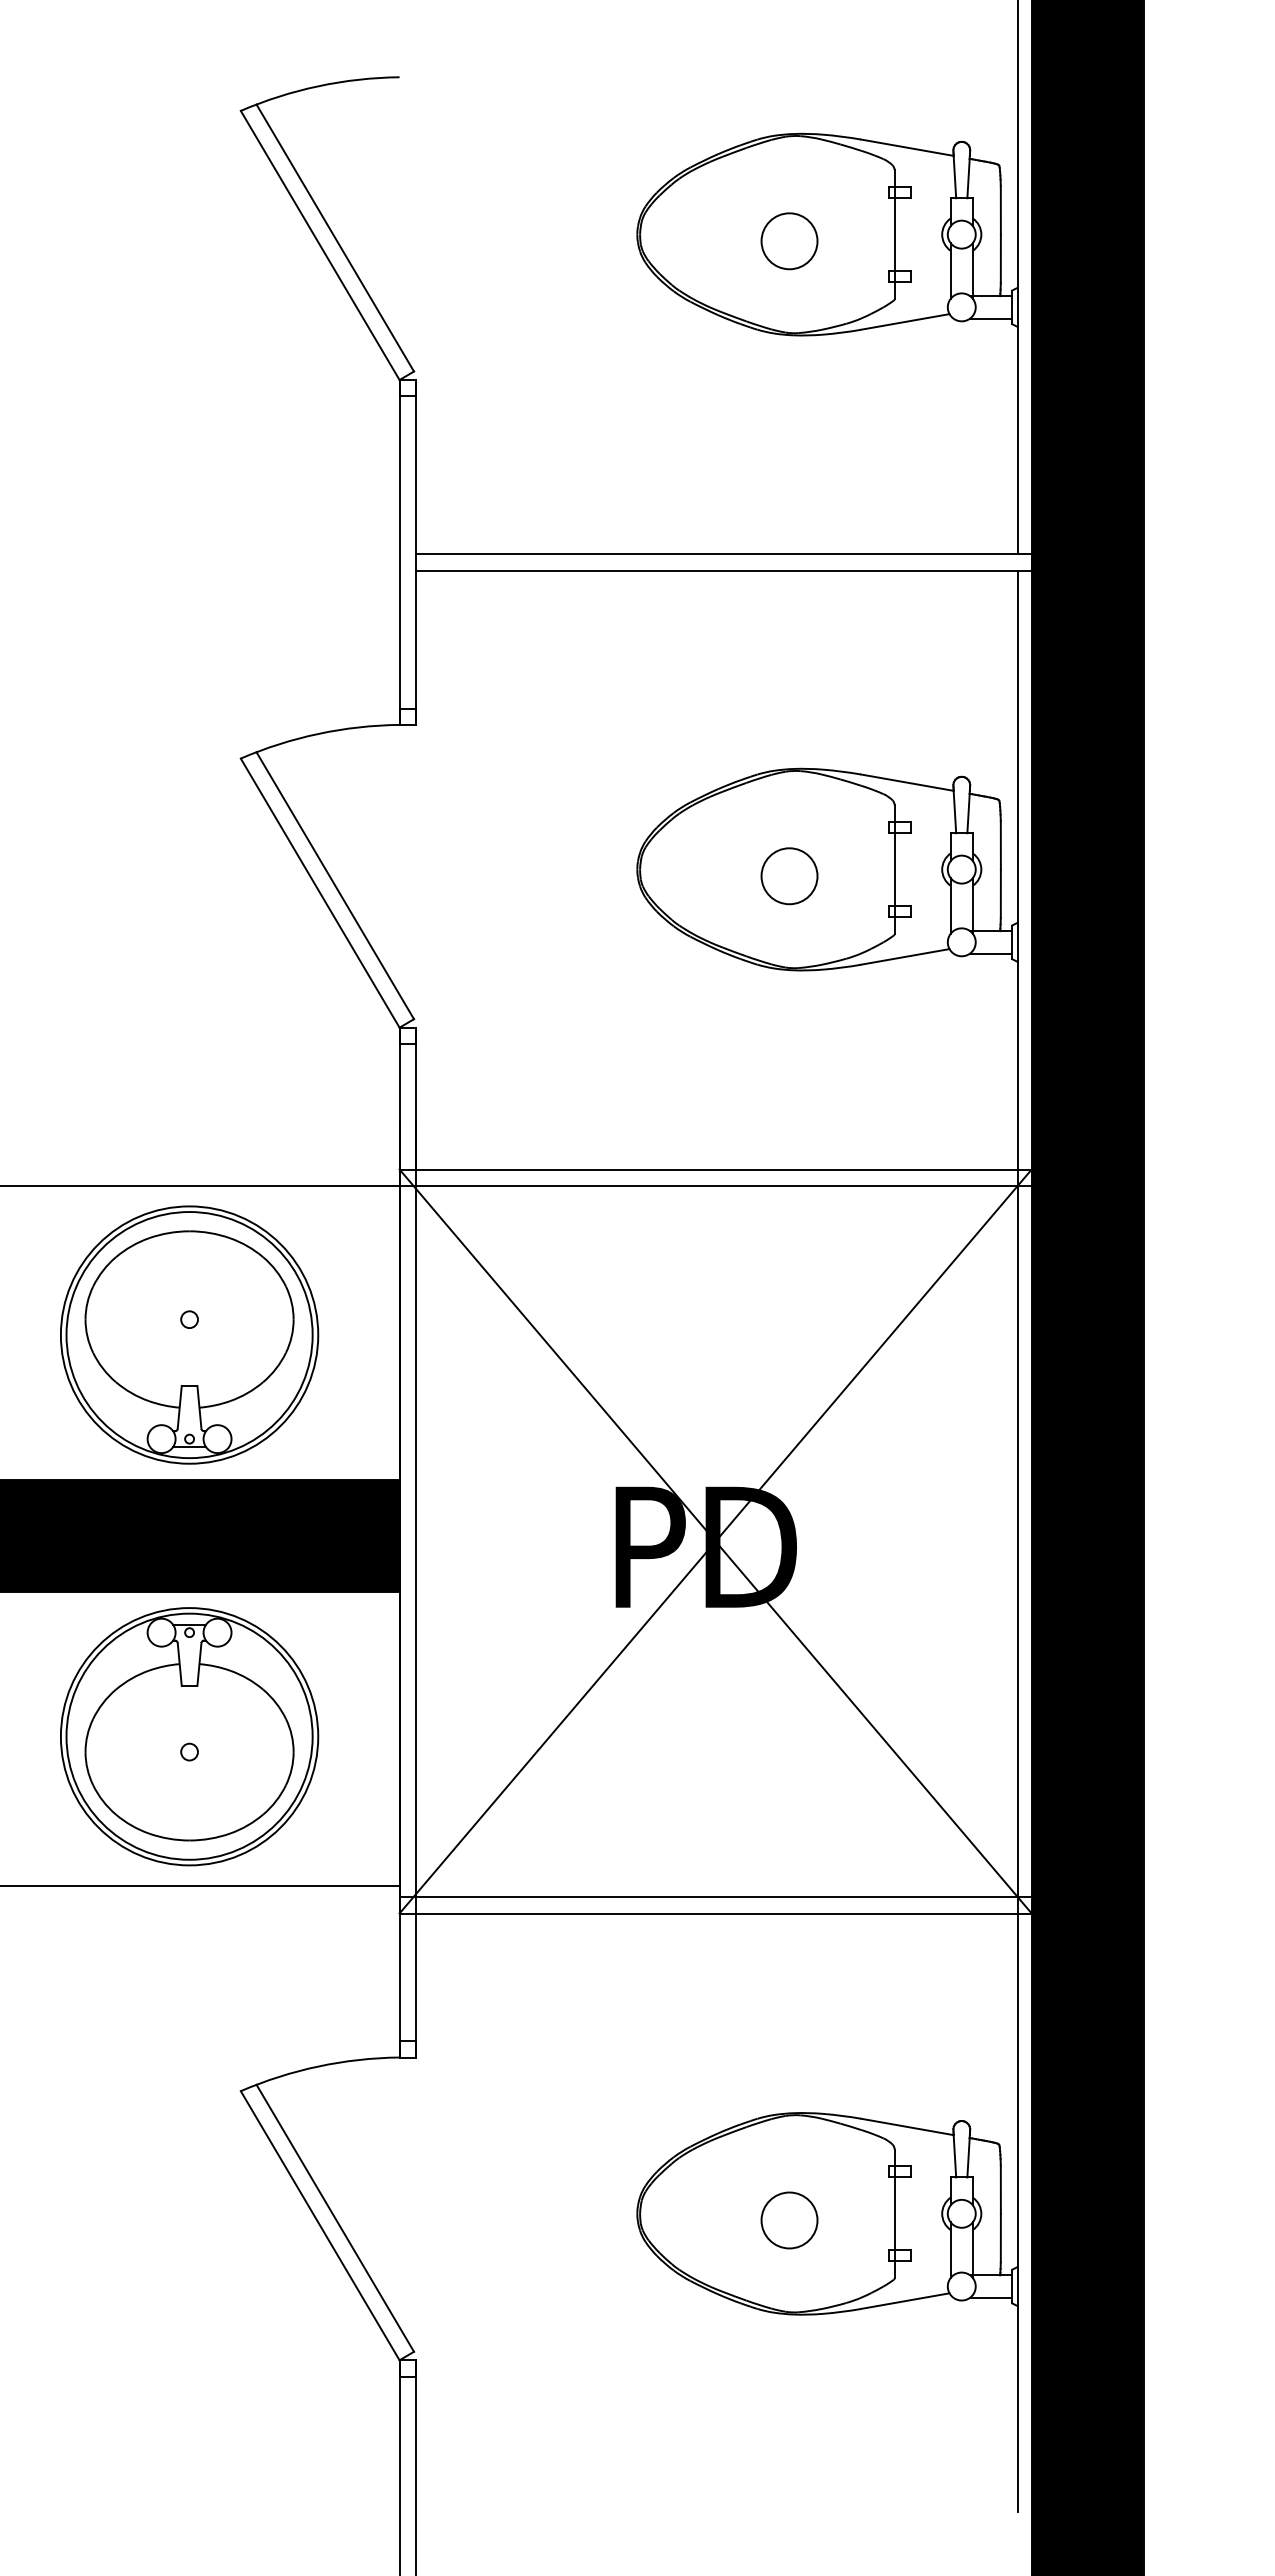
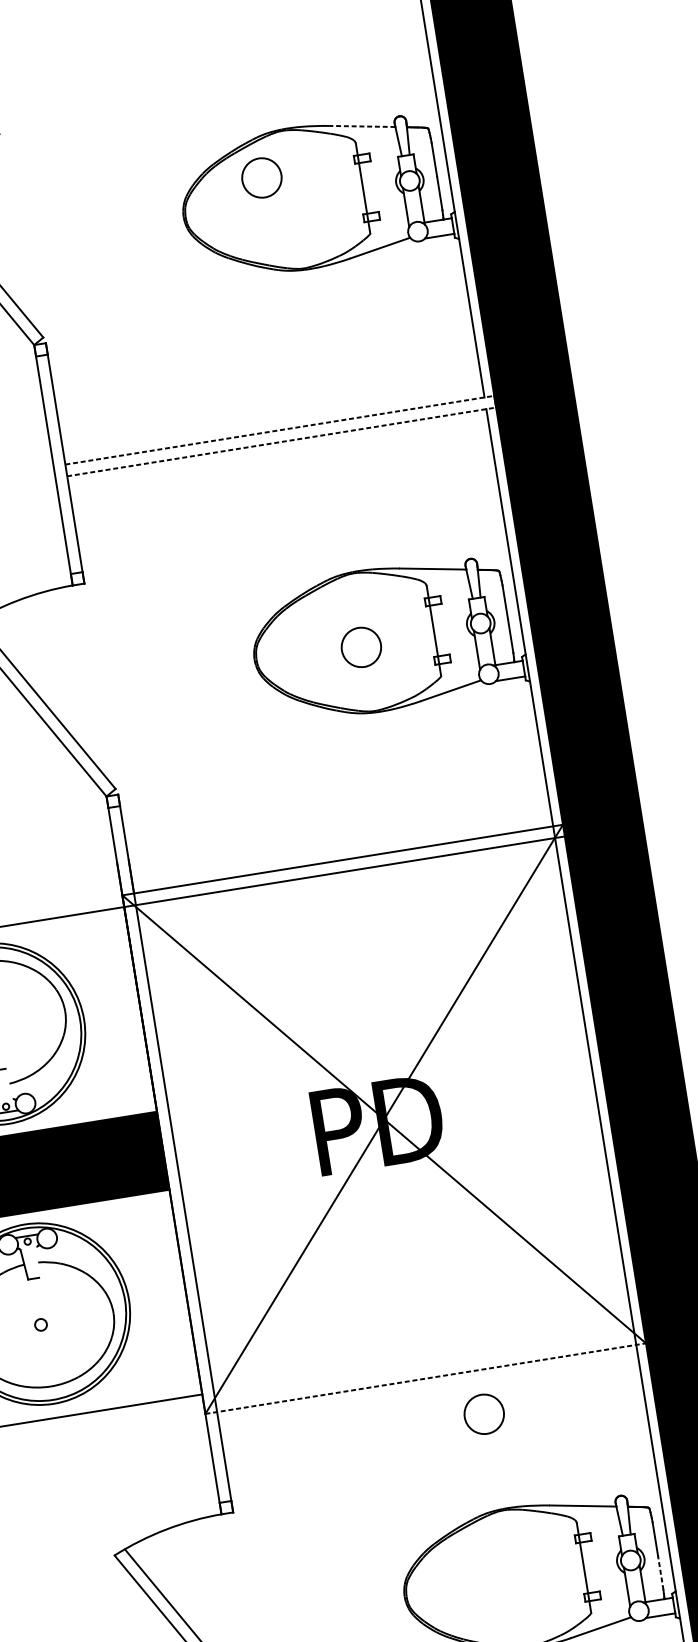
line: (906, 147) -> (361, 126), solid -> dashed
circle: (789, 241) -> (261, 178), moved
line: (724, 554) -> (280, 430), solid -> dashed
line: (724, 570) -> (281, 441), solid -> dashed
line: (199, 1406) -> (9, 1082), removed
line: (199, 1664) -> (38, 1262), removed
line: (715, 1896) -> (423, 1366), removed
line: (716, 1913) -> (426, 1378), solid -> dashed
circle: (789, 2220) -> (484, 1414), moved
line: (1000, 2237) -> (660, 1572), solid -> dashed

